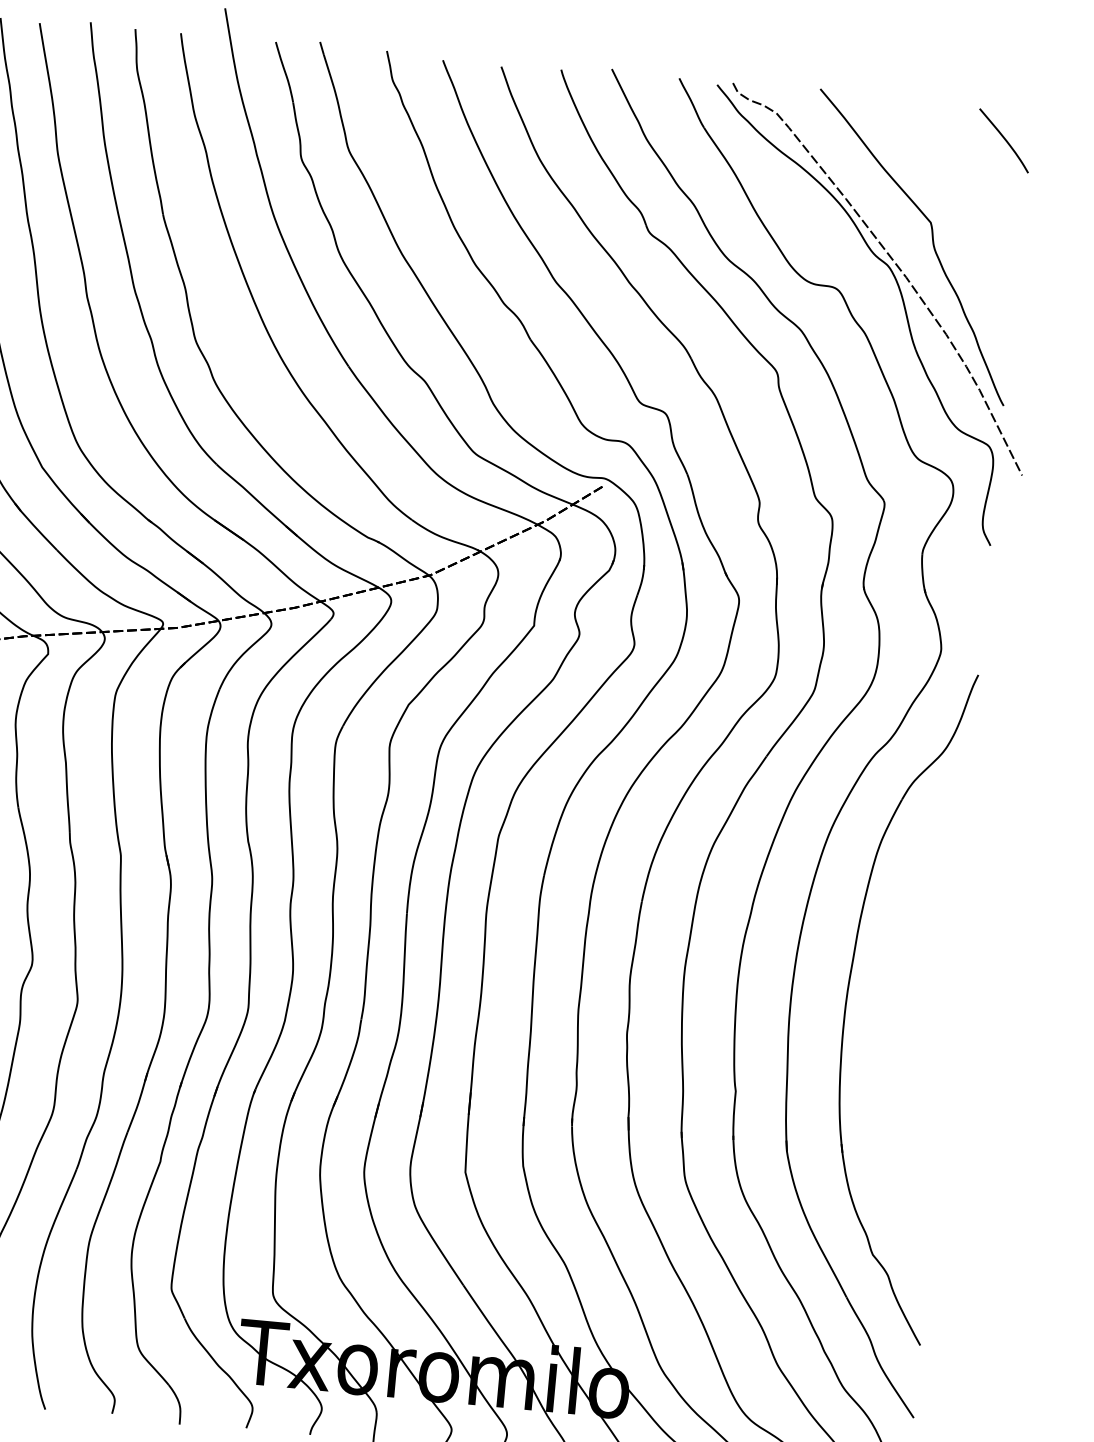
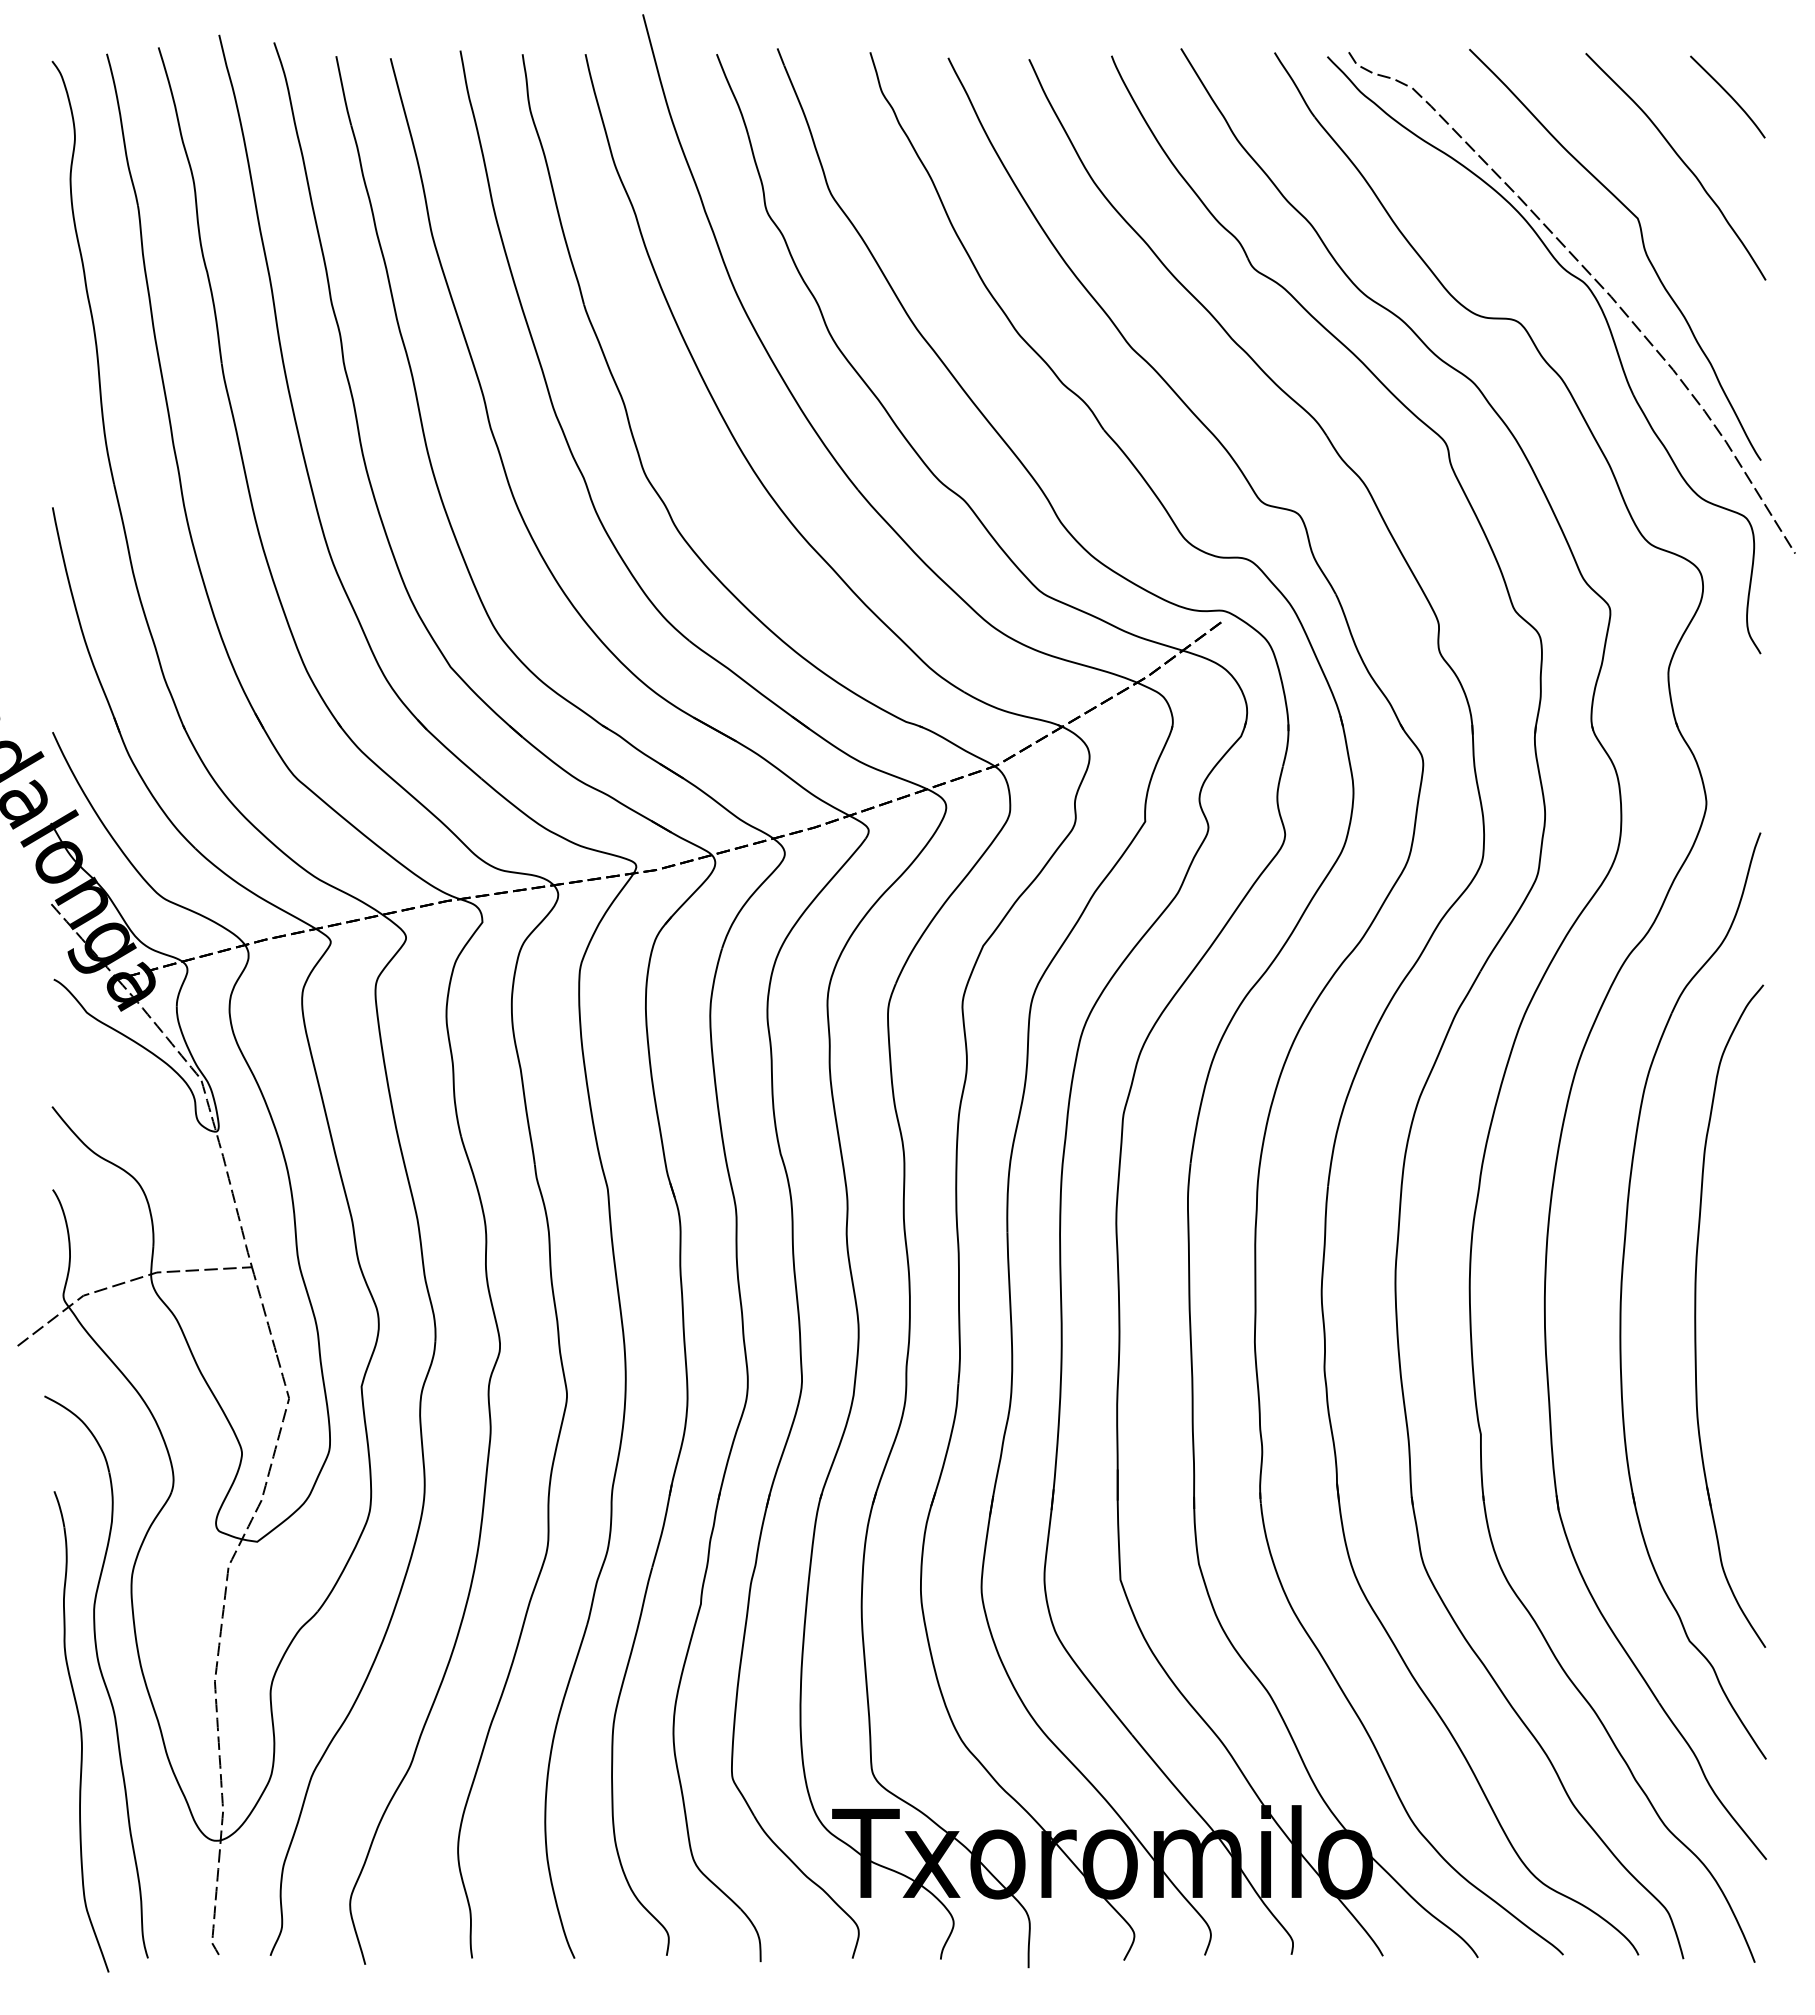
curve: (965, 183) -> (1680, 160), added
part: (899, 1019) -> (1696, 1315), added

